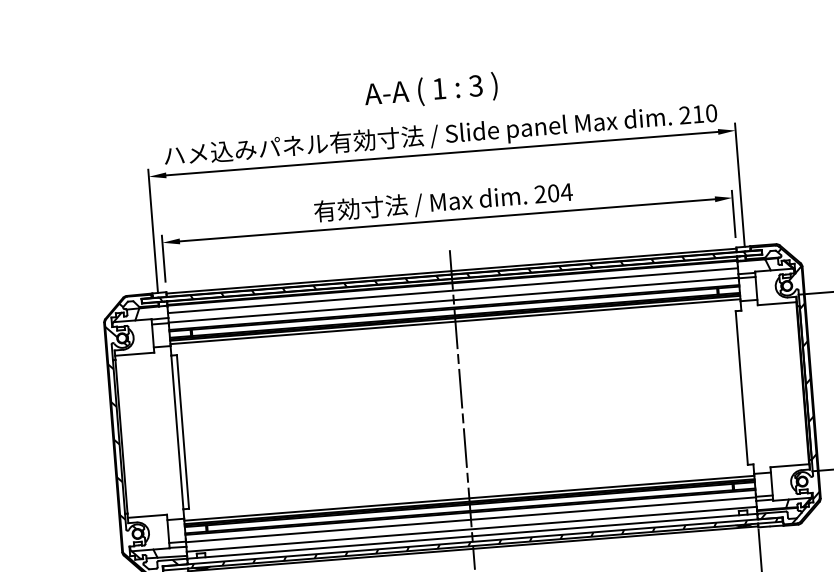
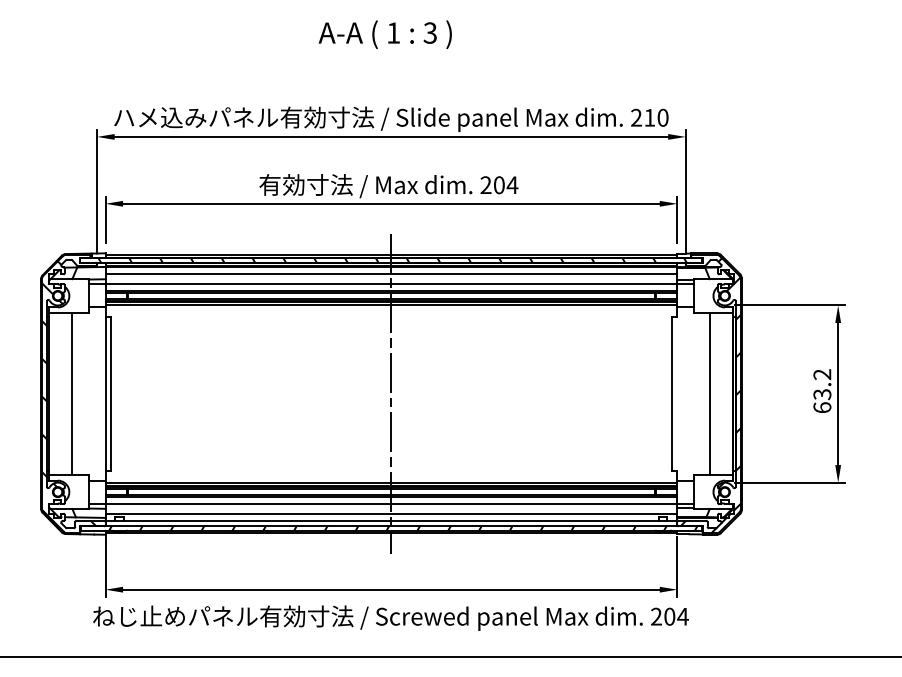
text: (430, 90) -> (384, 34), moved
line: (780, 384) -> (710, 393), added
line: (144, 434) -> (72, 393), added

